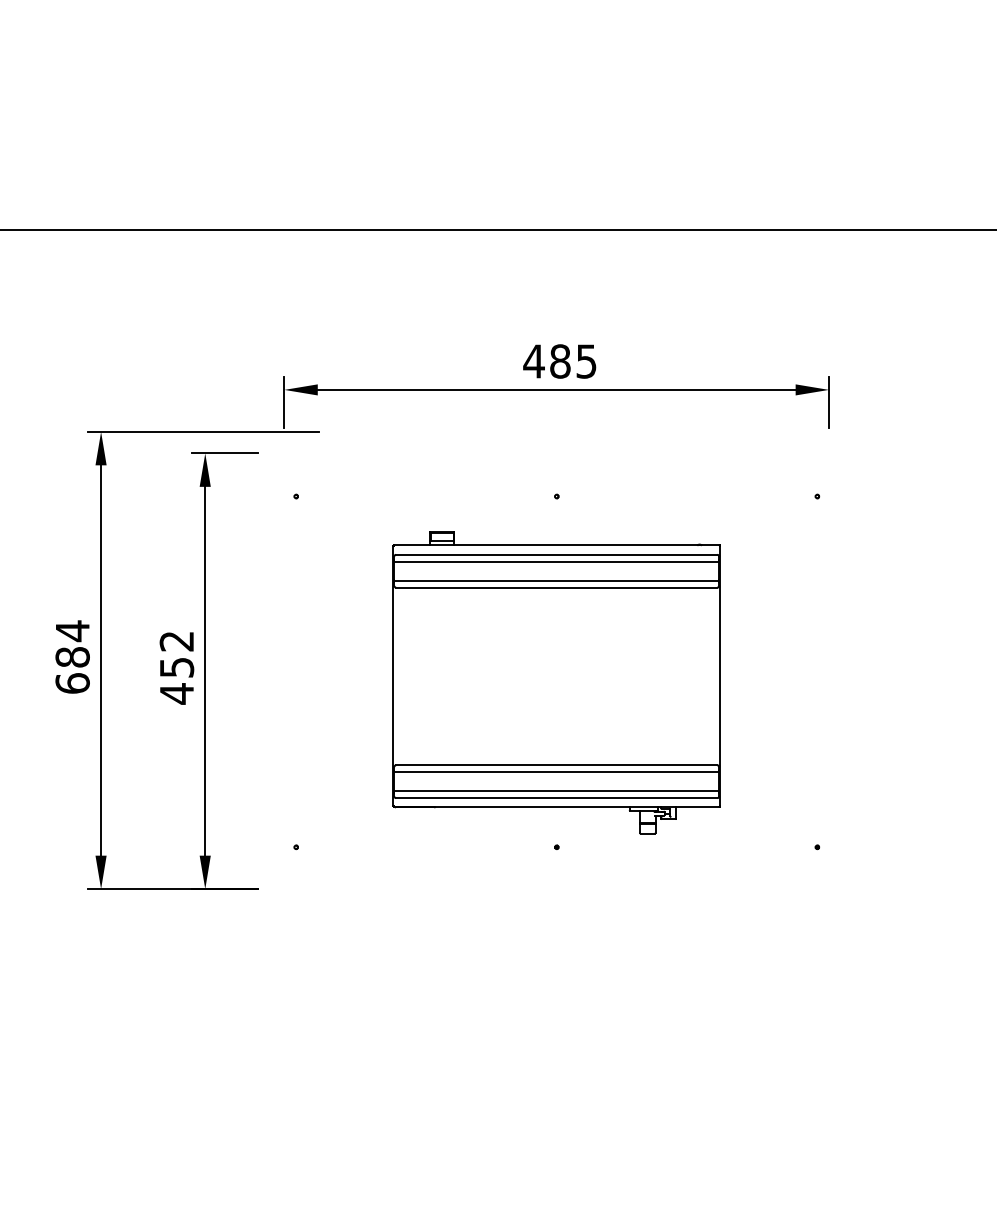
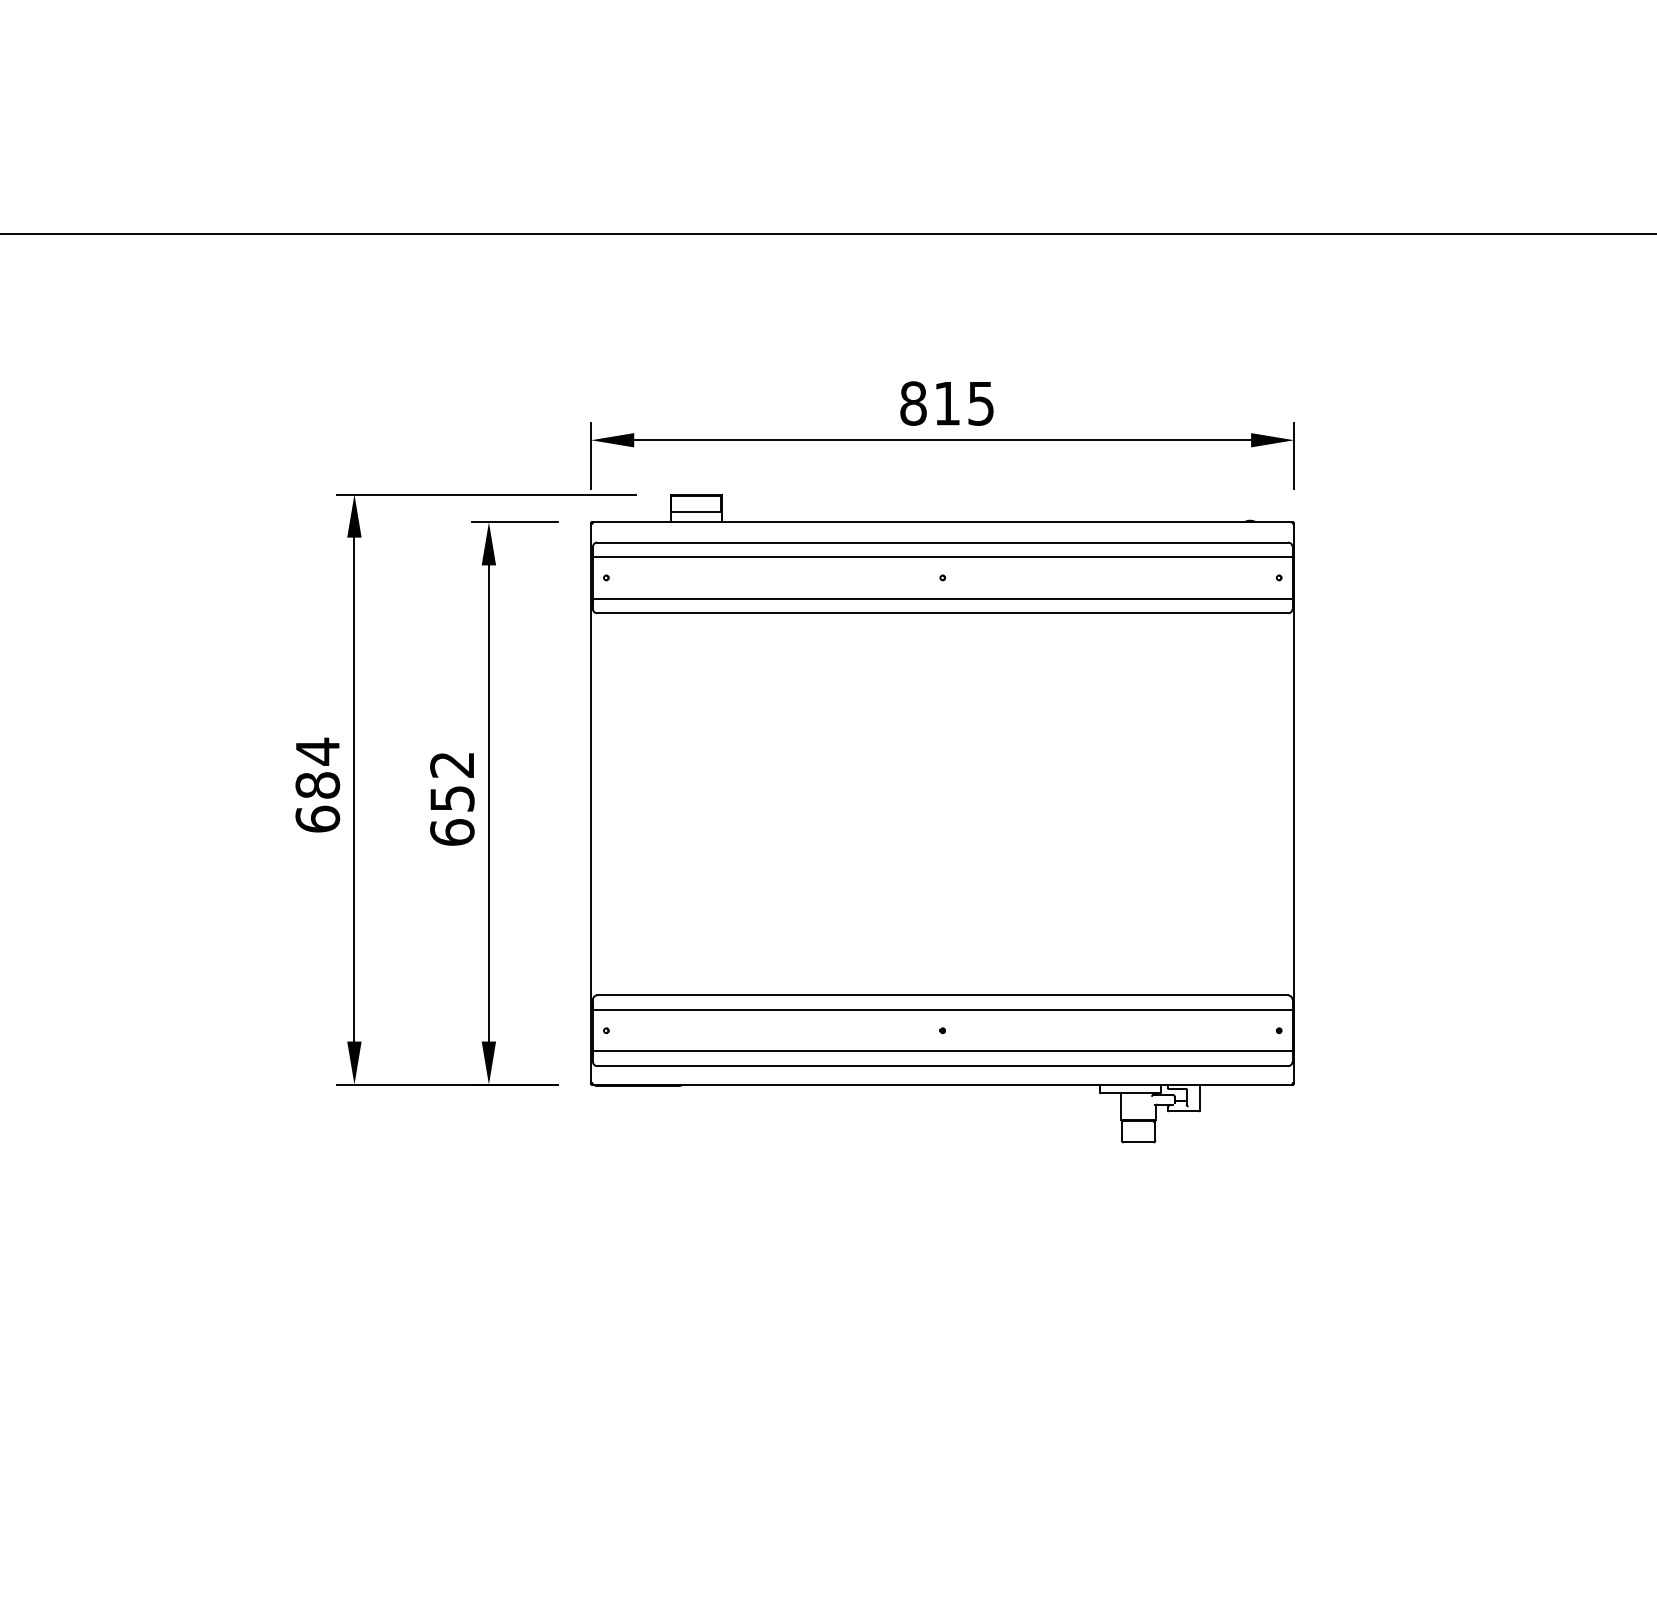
text: (546, 361) -> (929, 403), 485 -> 815
part: (556, 682) -> (942, 818), size x1.67
text: (177, 693) -> (452, 832), 452 -> 652

